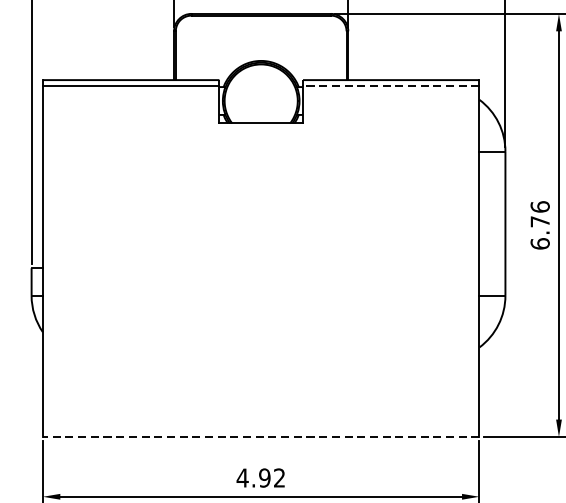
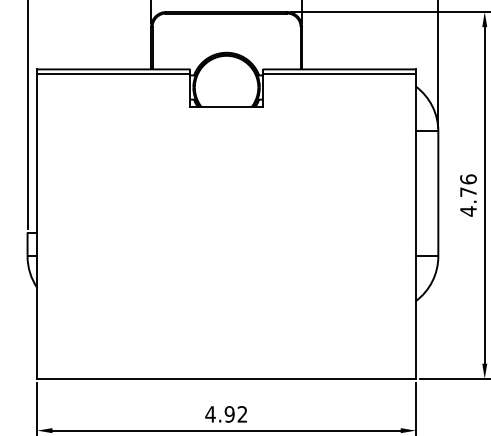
line: (390, 85) -> (338, 74), dashed -> solid
text: (540, 244) -> (468, 211), 6.76 -> 4.76
line: (261, 436) -> (226, 378), dashed -> solid

